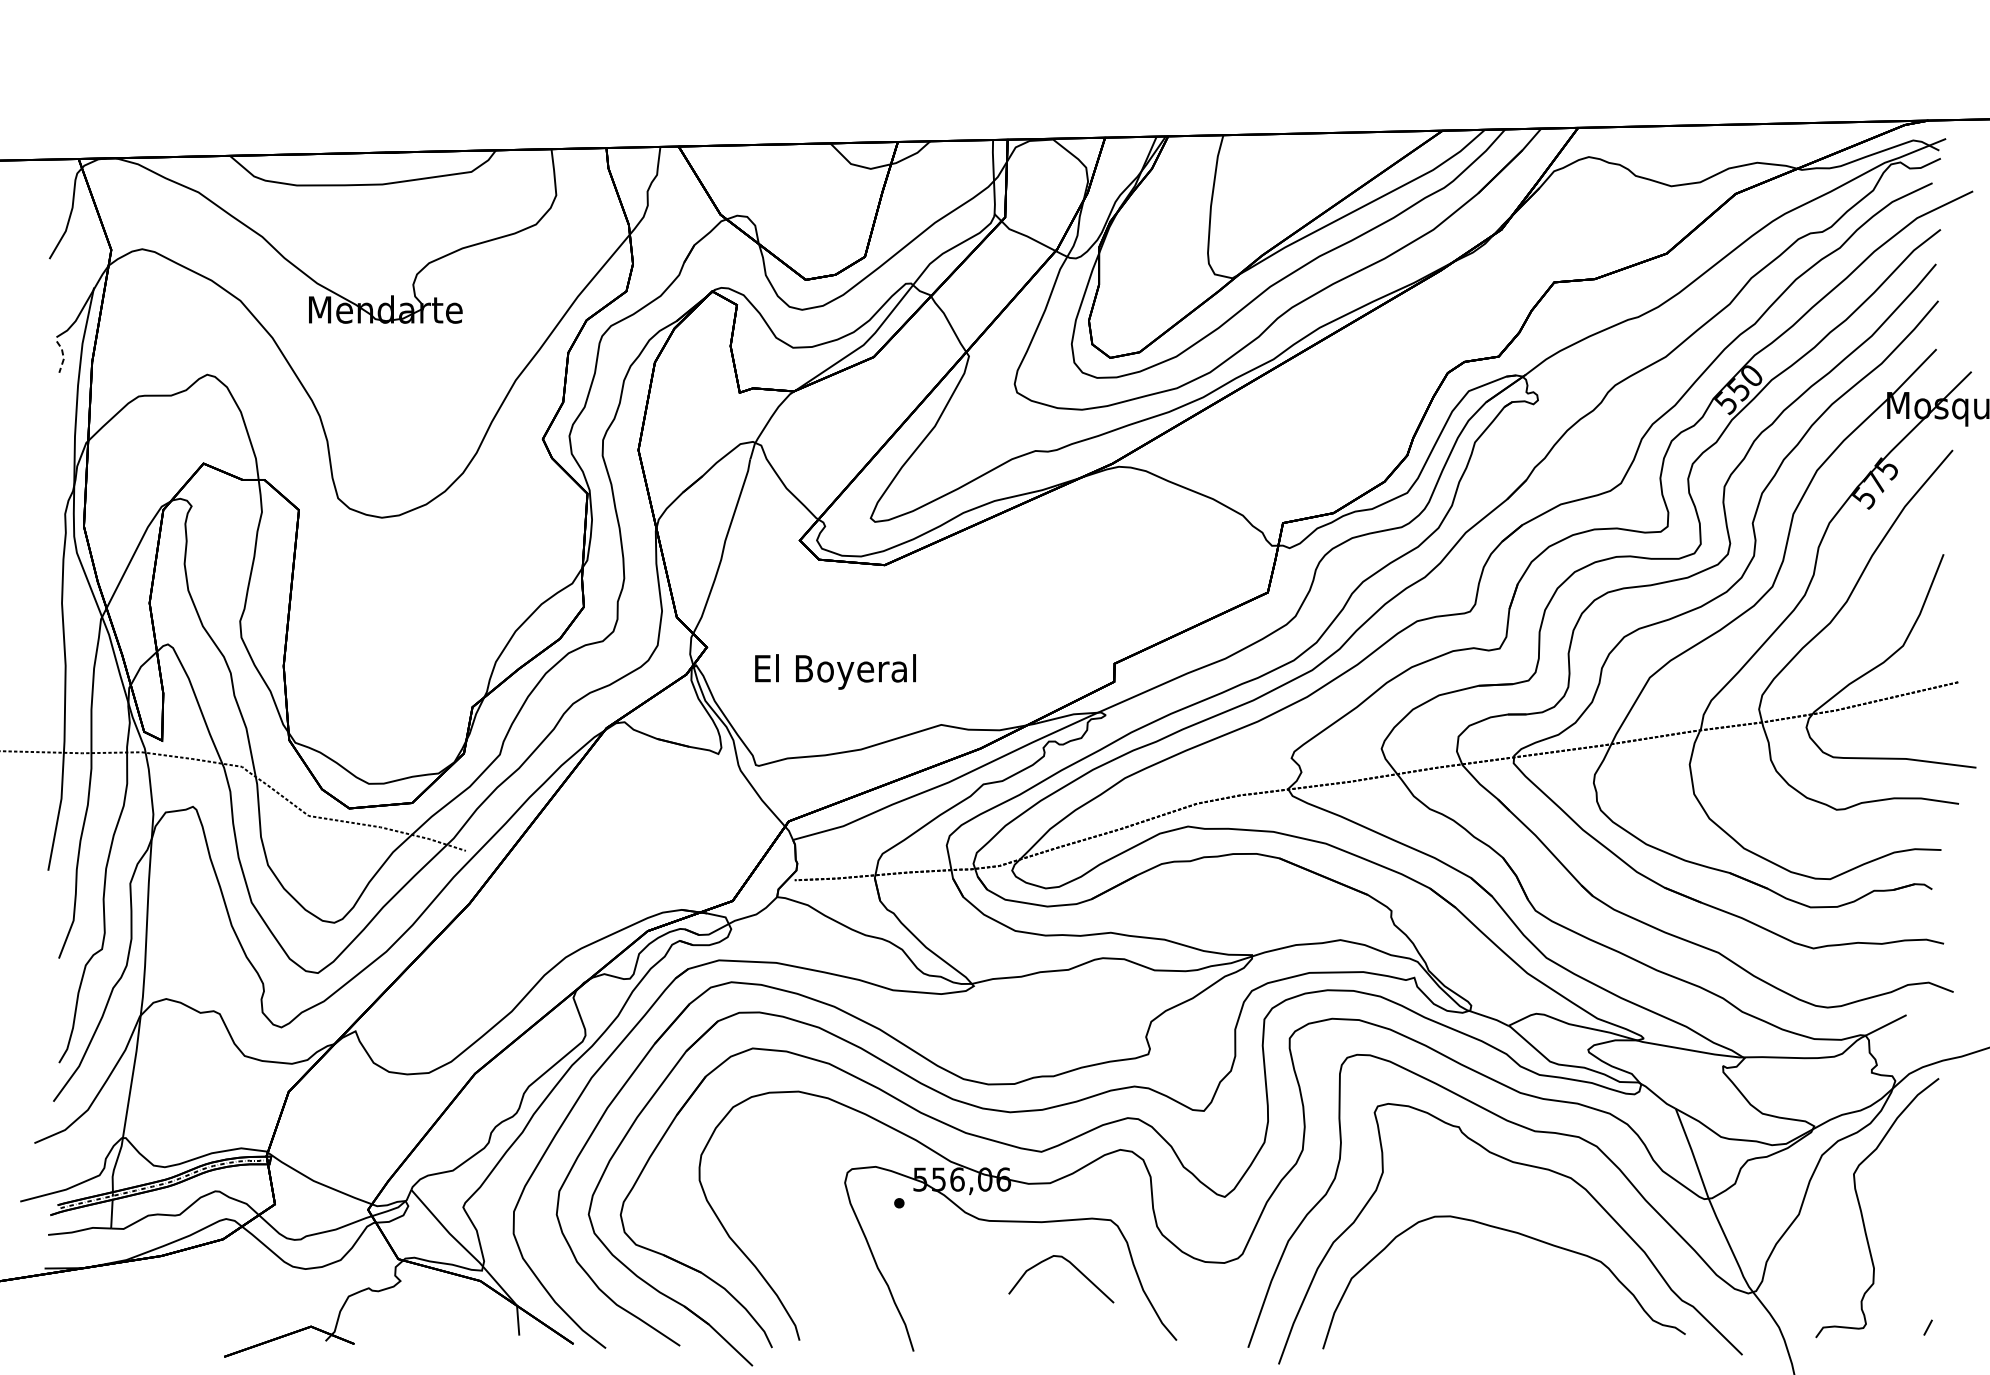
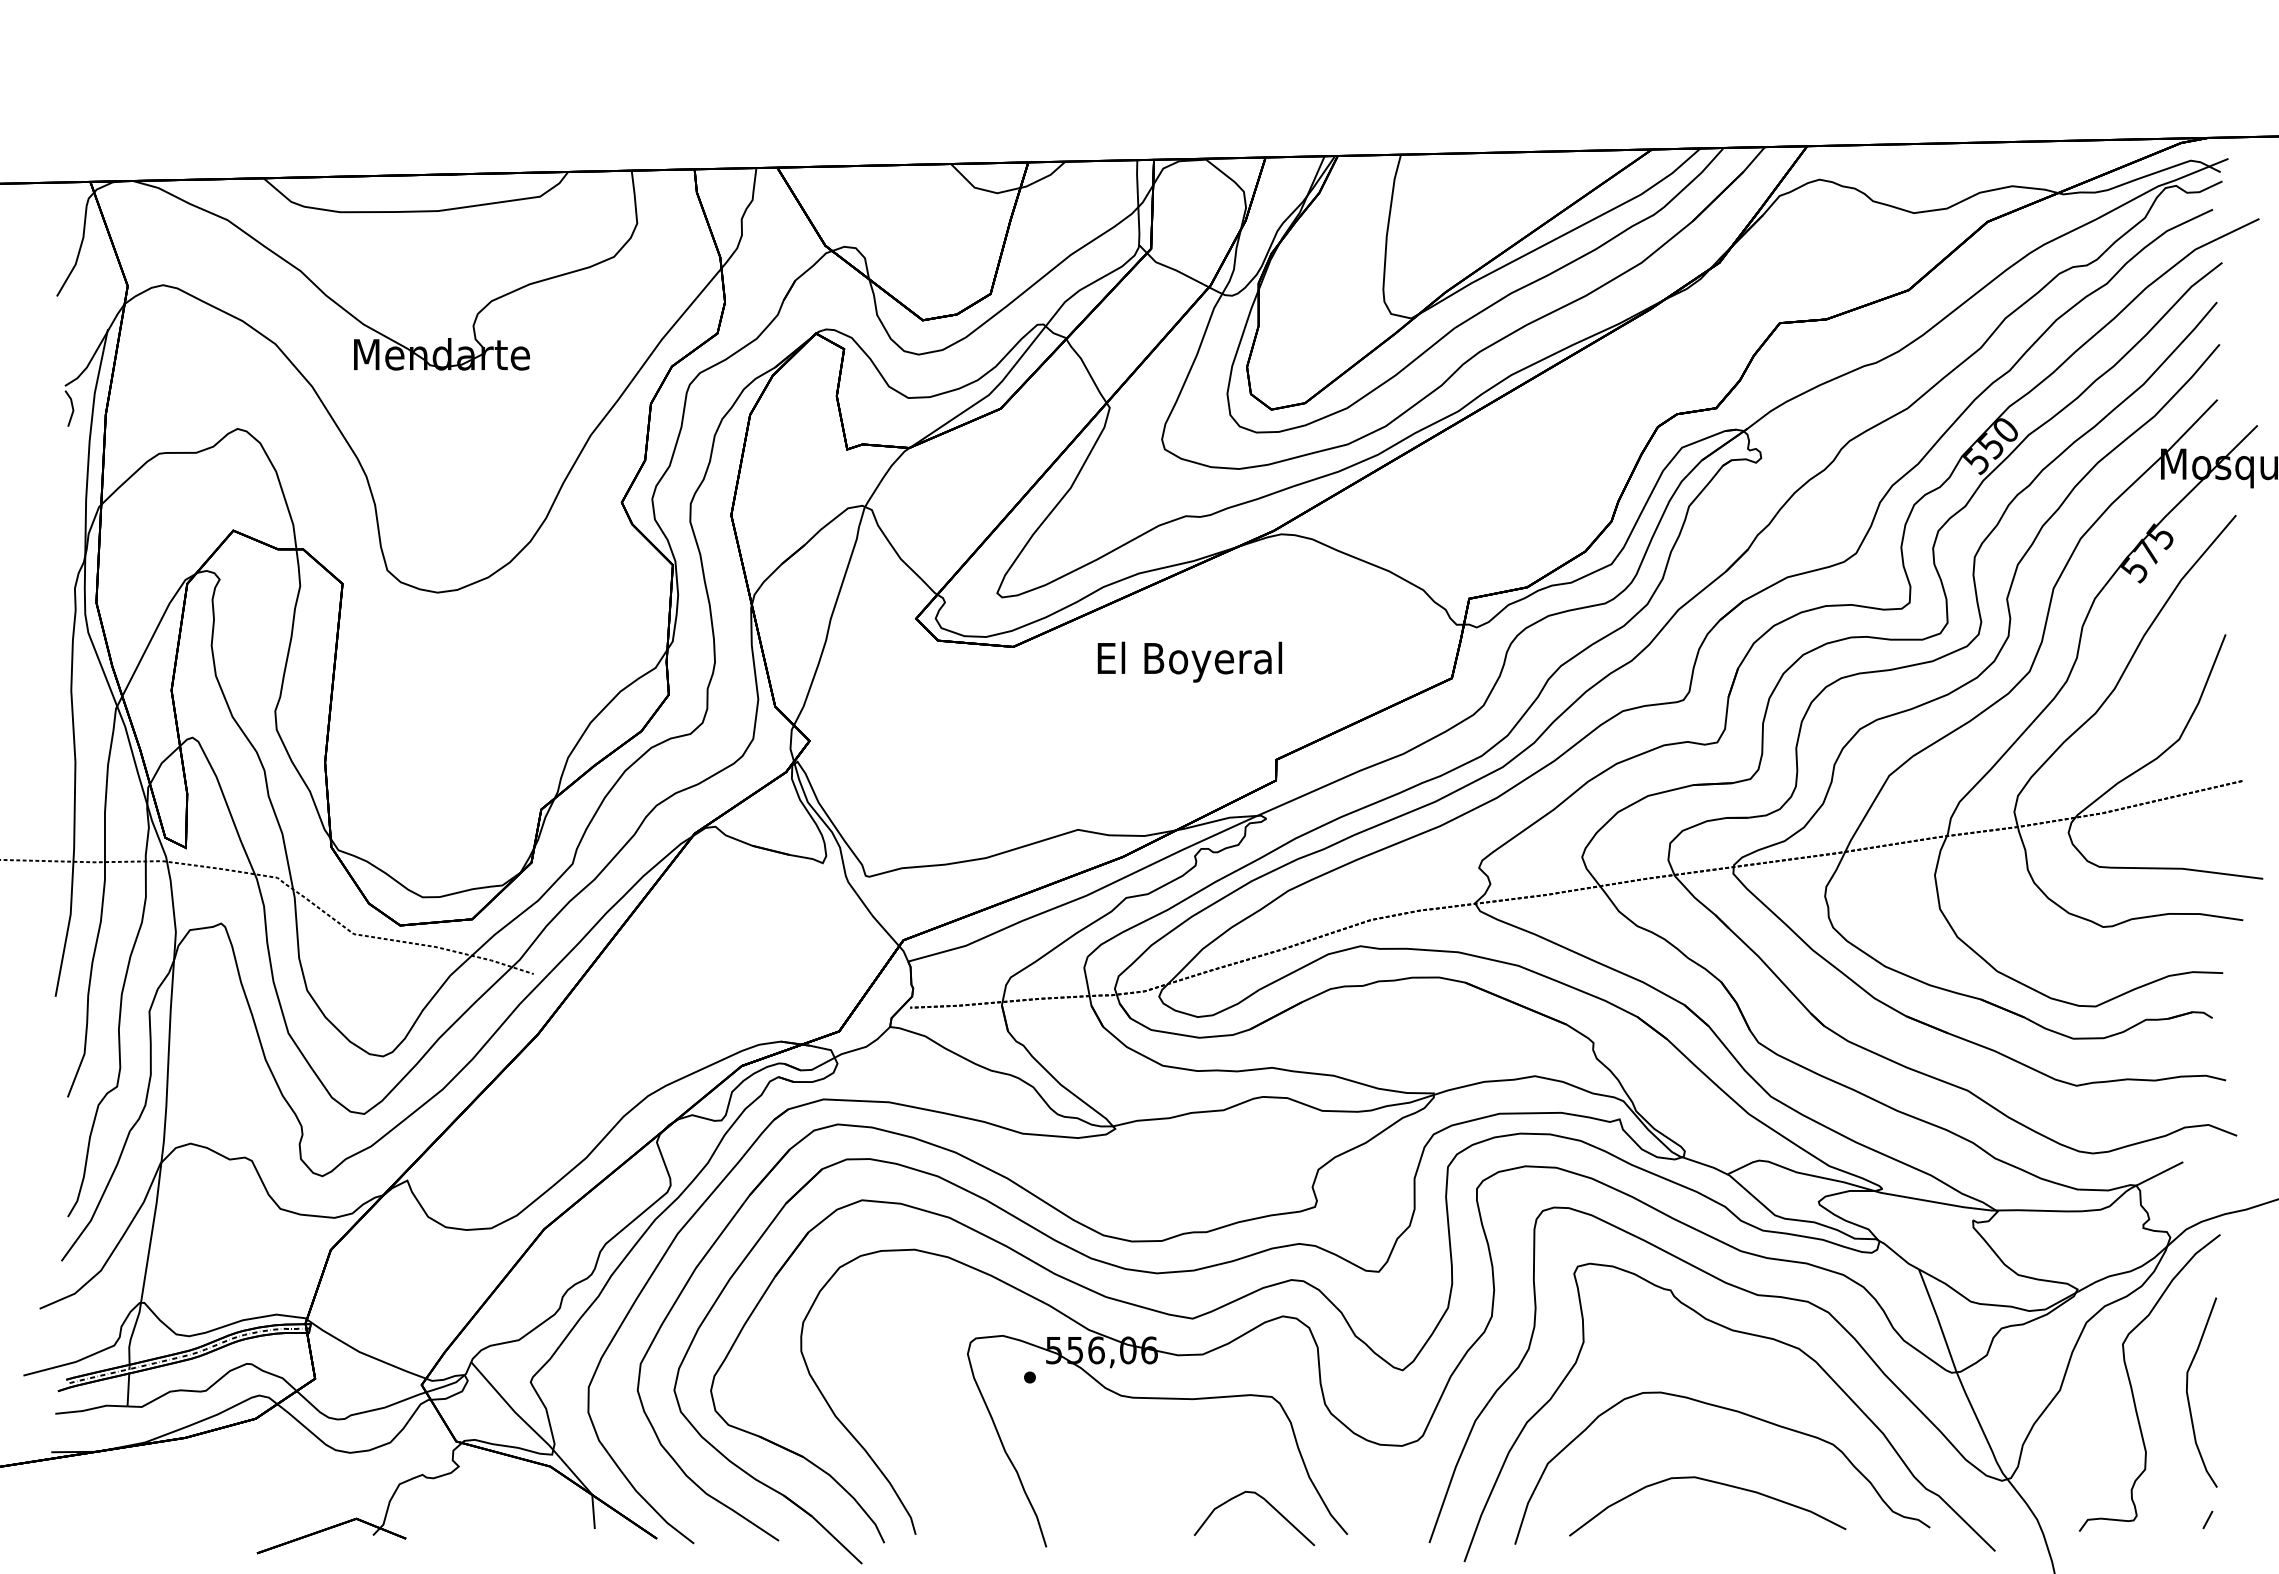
line: (63, 356) -> (72, 407), dashed -> solid
text: (835, 671) -> (1189, 661), moved
curve: (1911, 1218) -> (2188, 1394), added
curve: (1072, 1266) -> (1267, 1503), moved
curve: (1494, 1294) -> (1711, 1482), added

